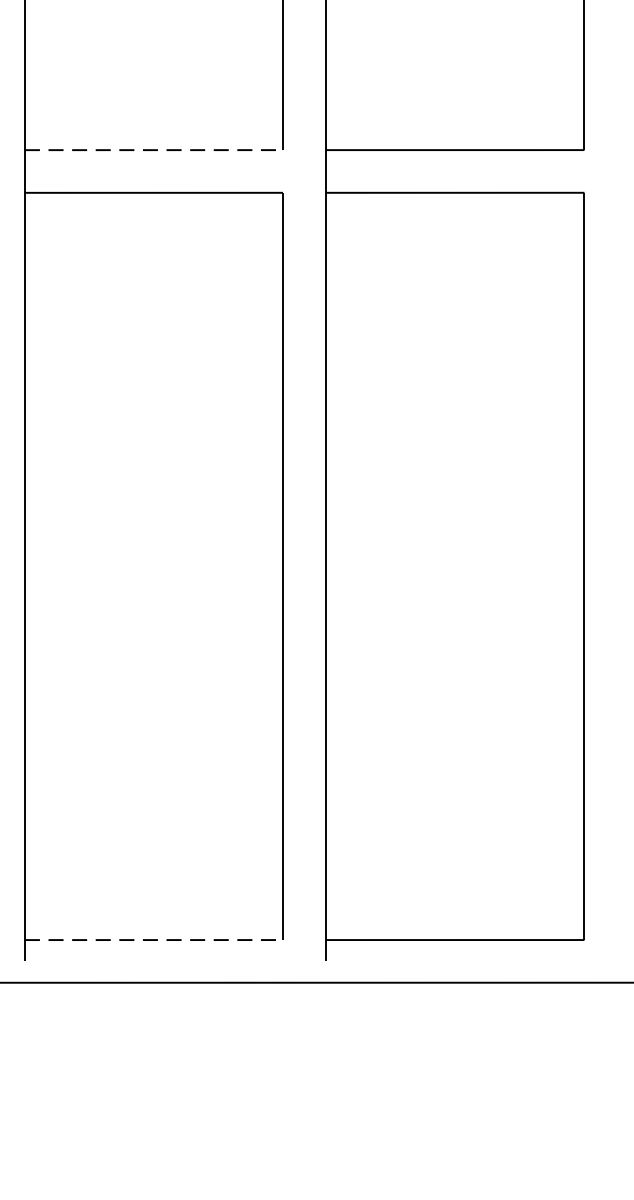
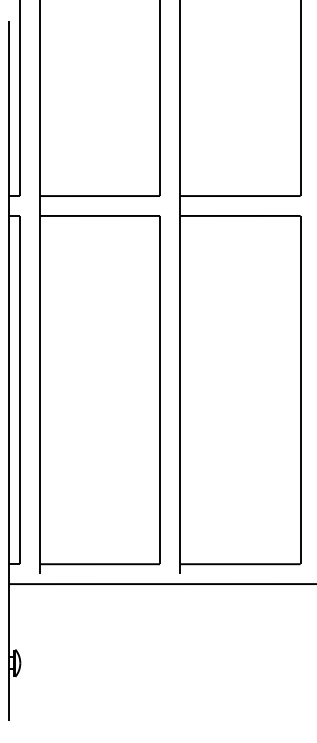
line: (155, 151) -> (100, 196), dashed -> solid
line: (155, 940) -> (100, 564), dashed -> solid

